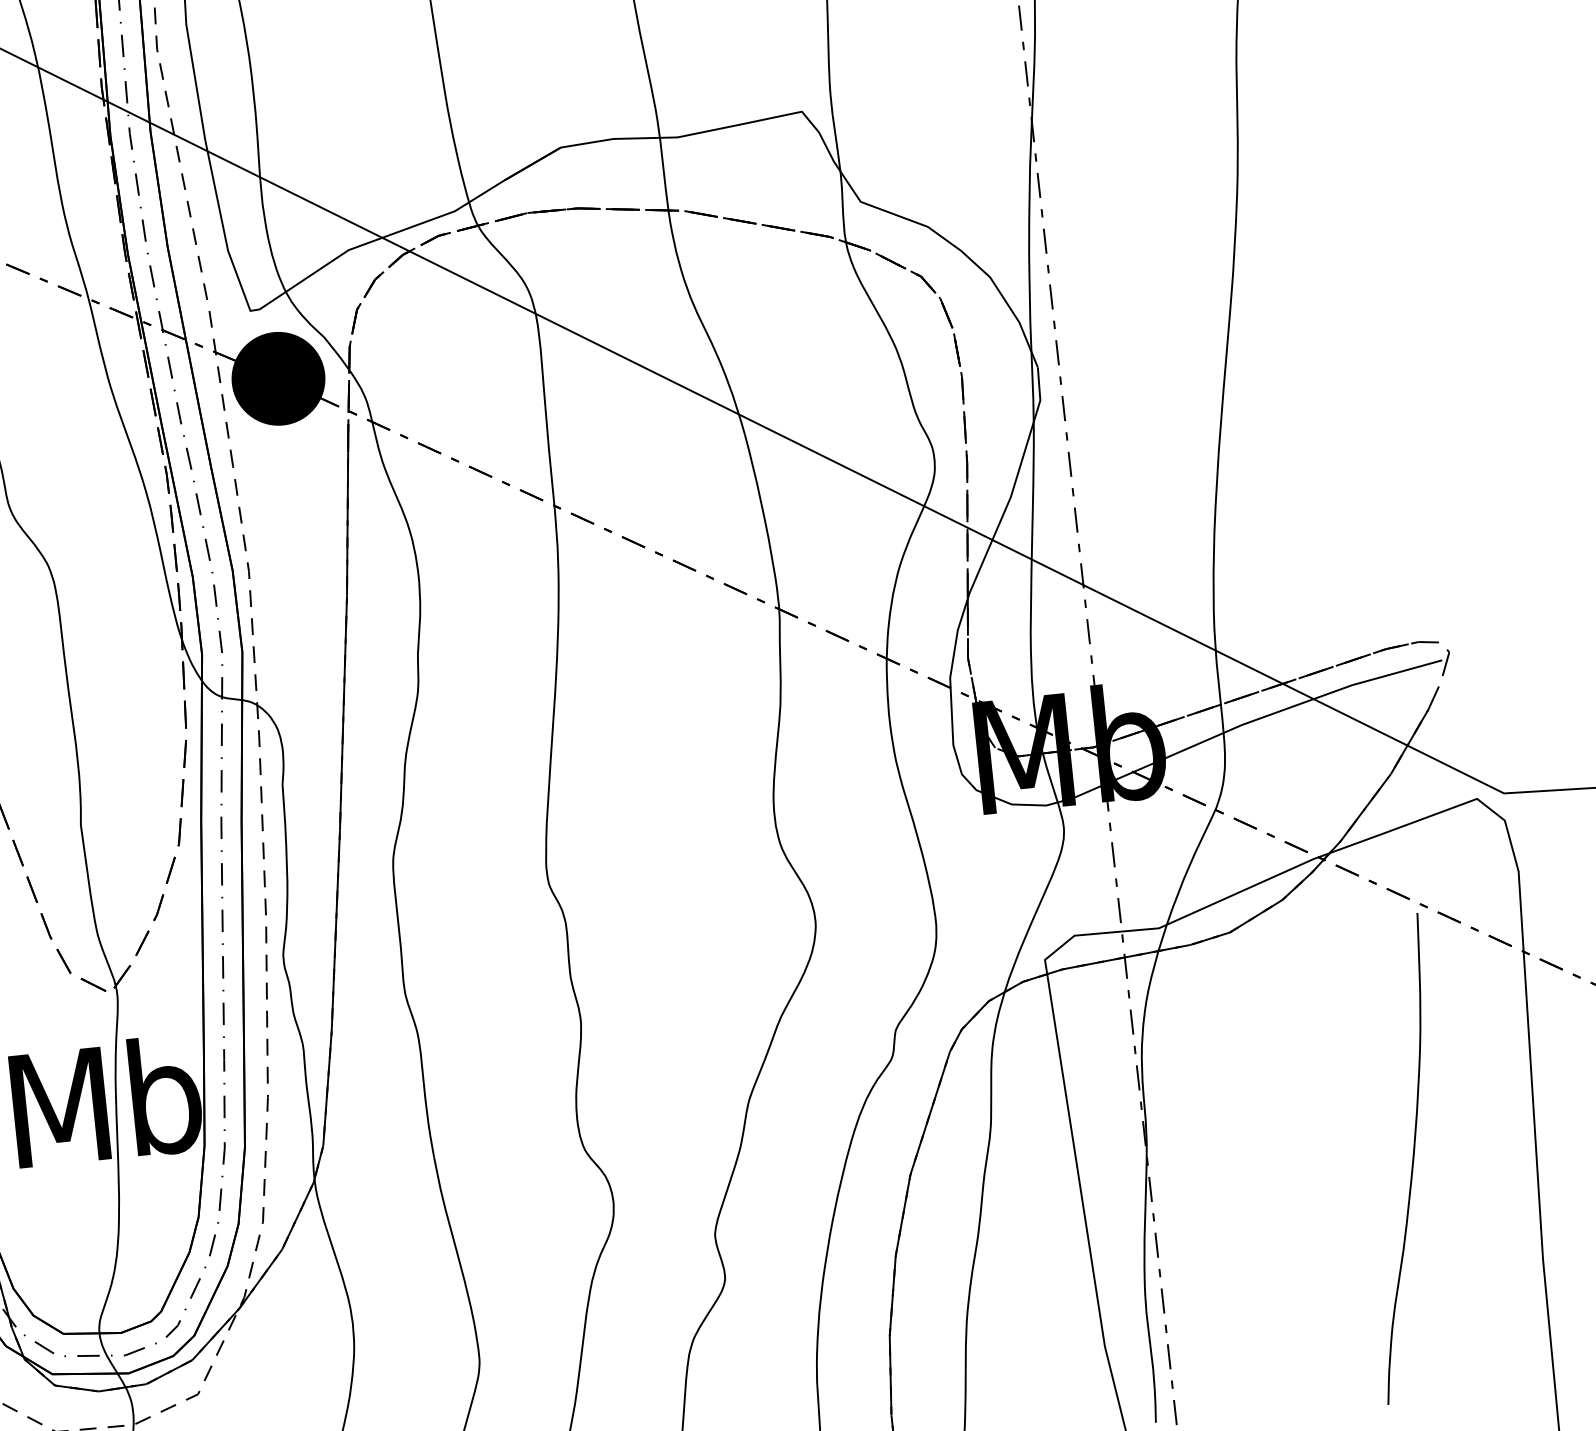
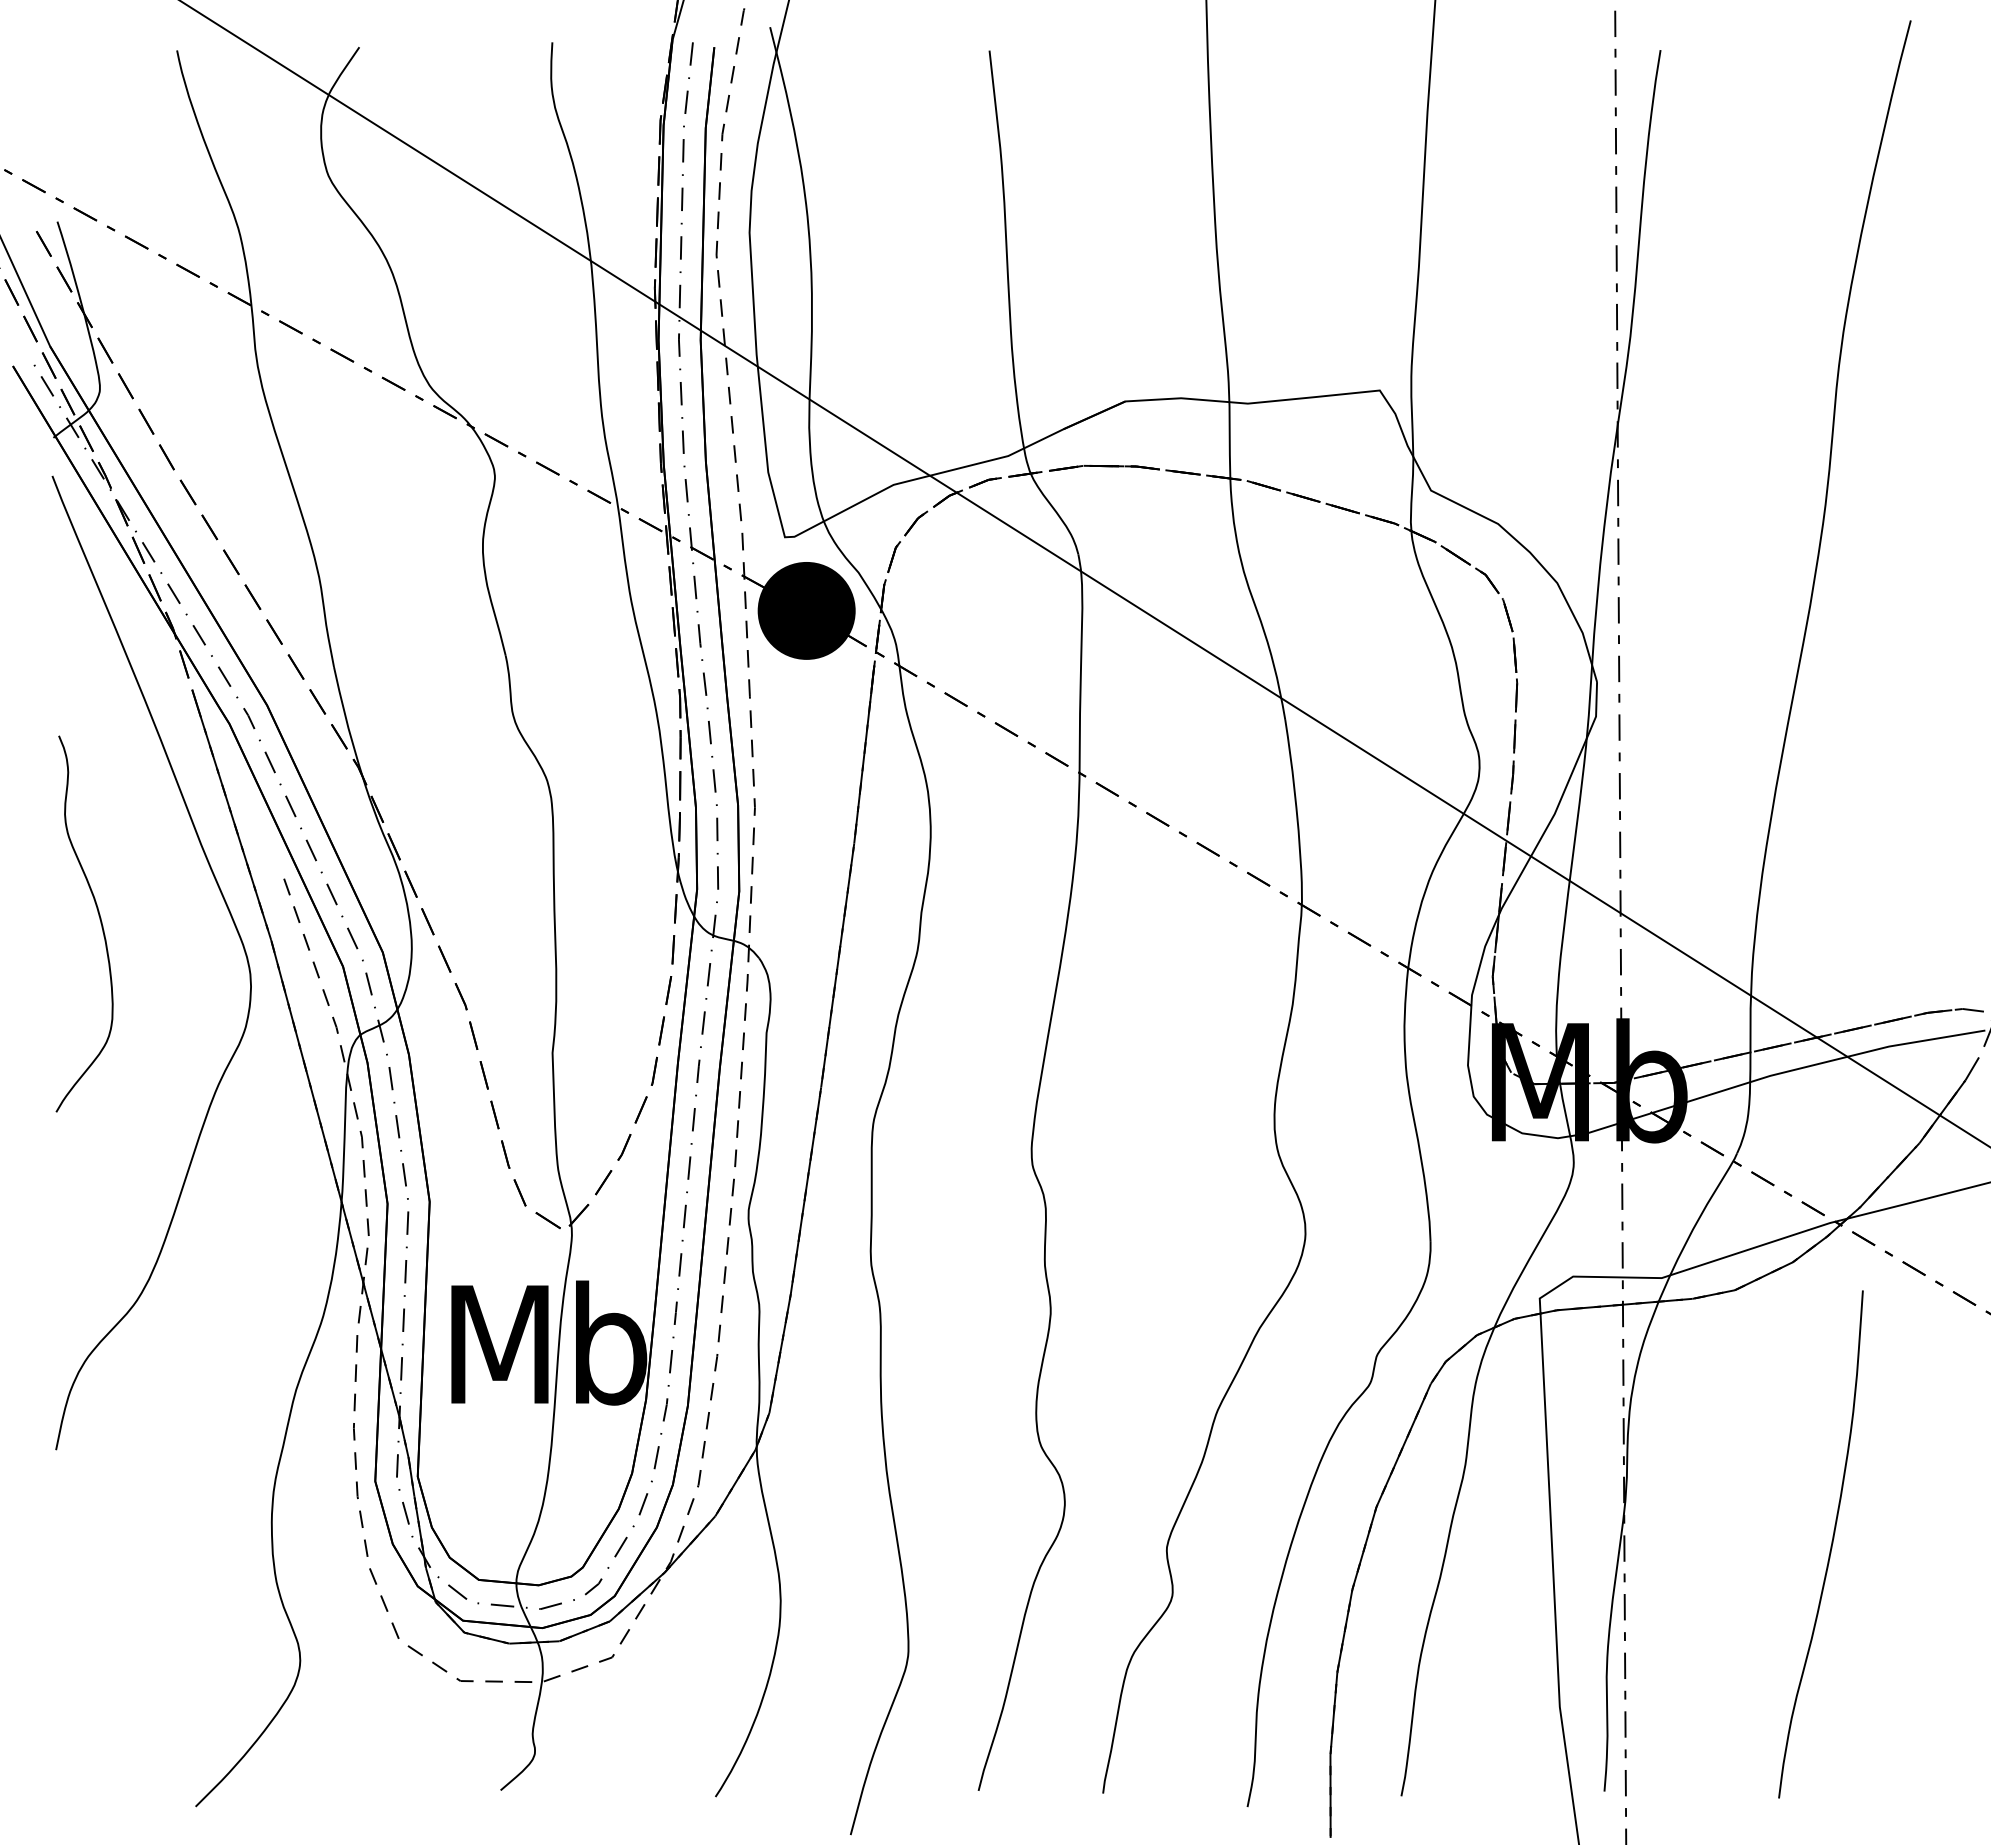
curve: (1412, 1159) -> (1830, 1546), moved

